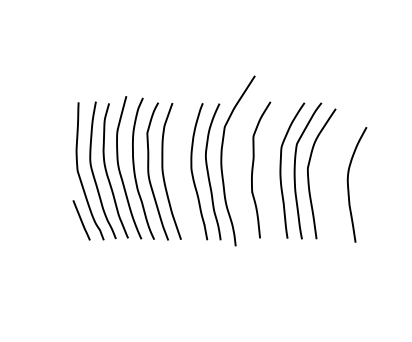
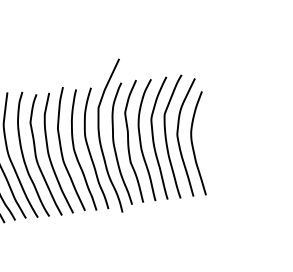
curve: (178, 168) -> (62, 150), added
curve: (237, 170) -> (115, 145), added
curve: (266, 170) -> (140, 141), added
curve: (348, 184) -> (192, 144), moved

